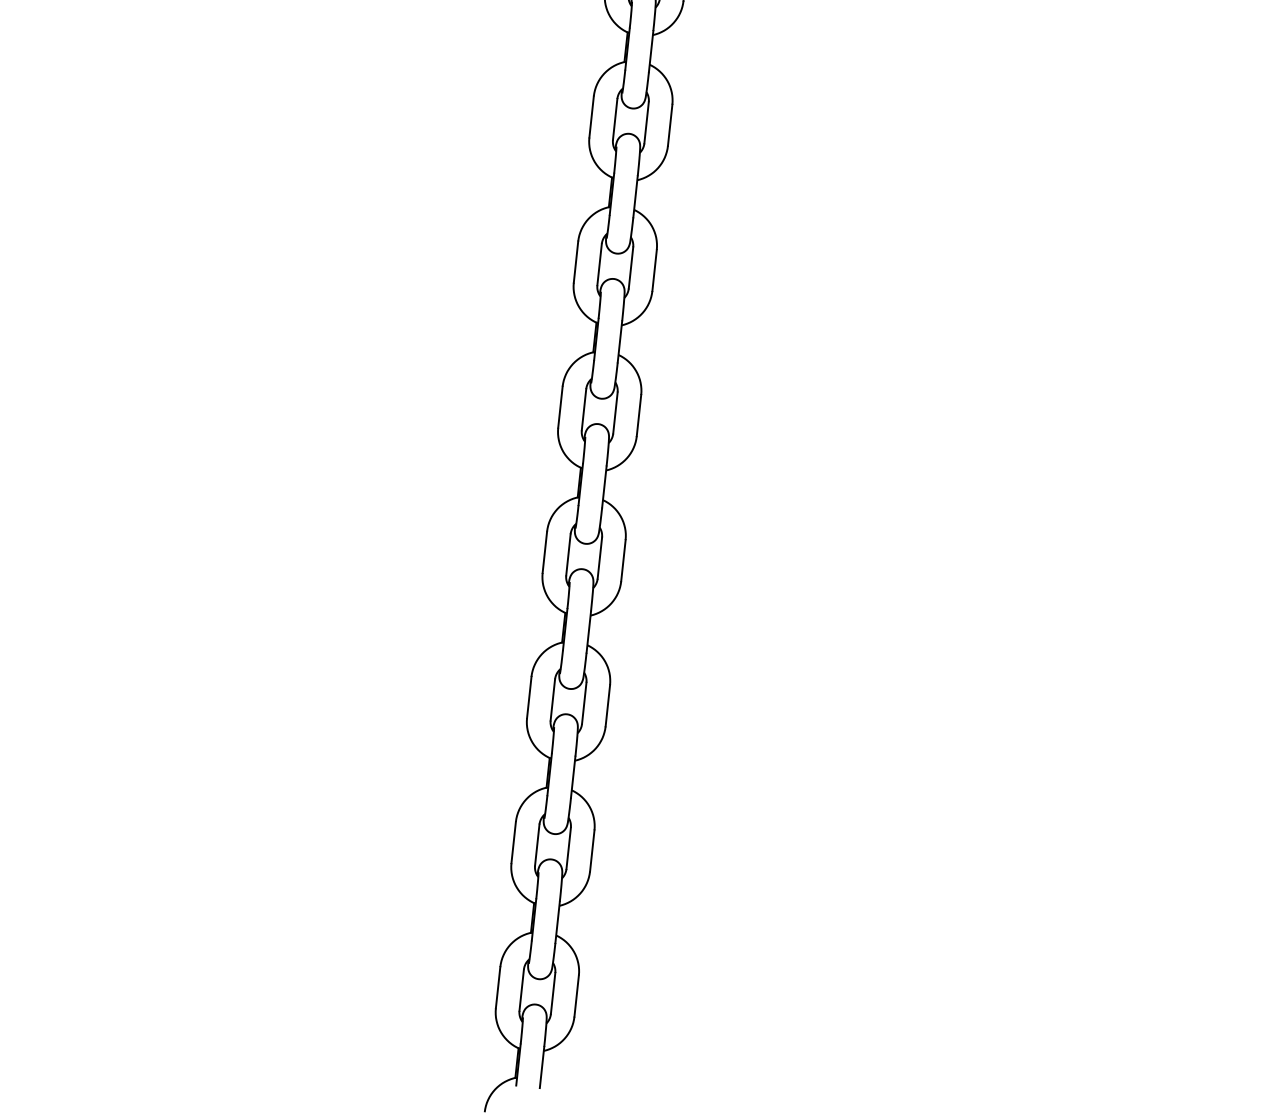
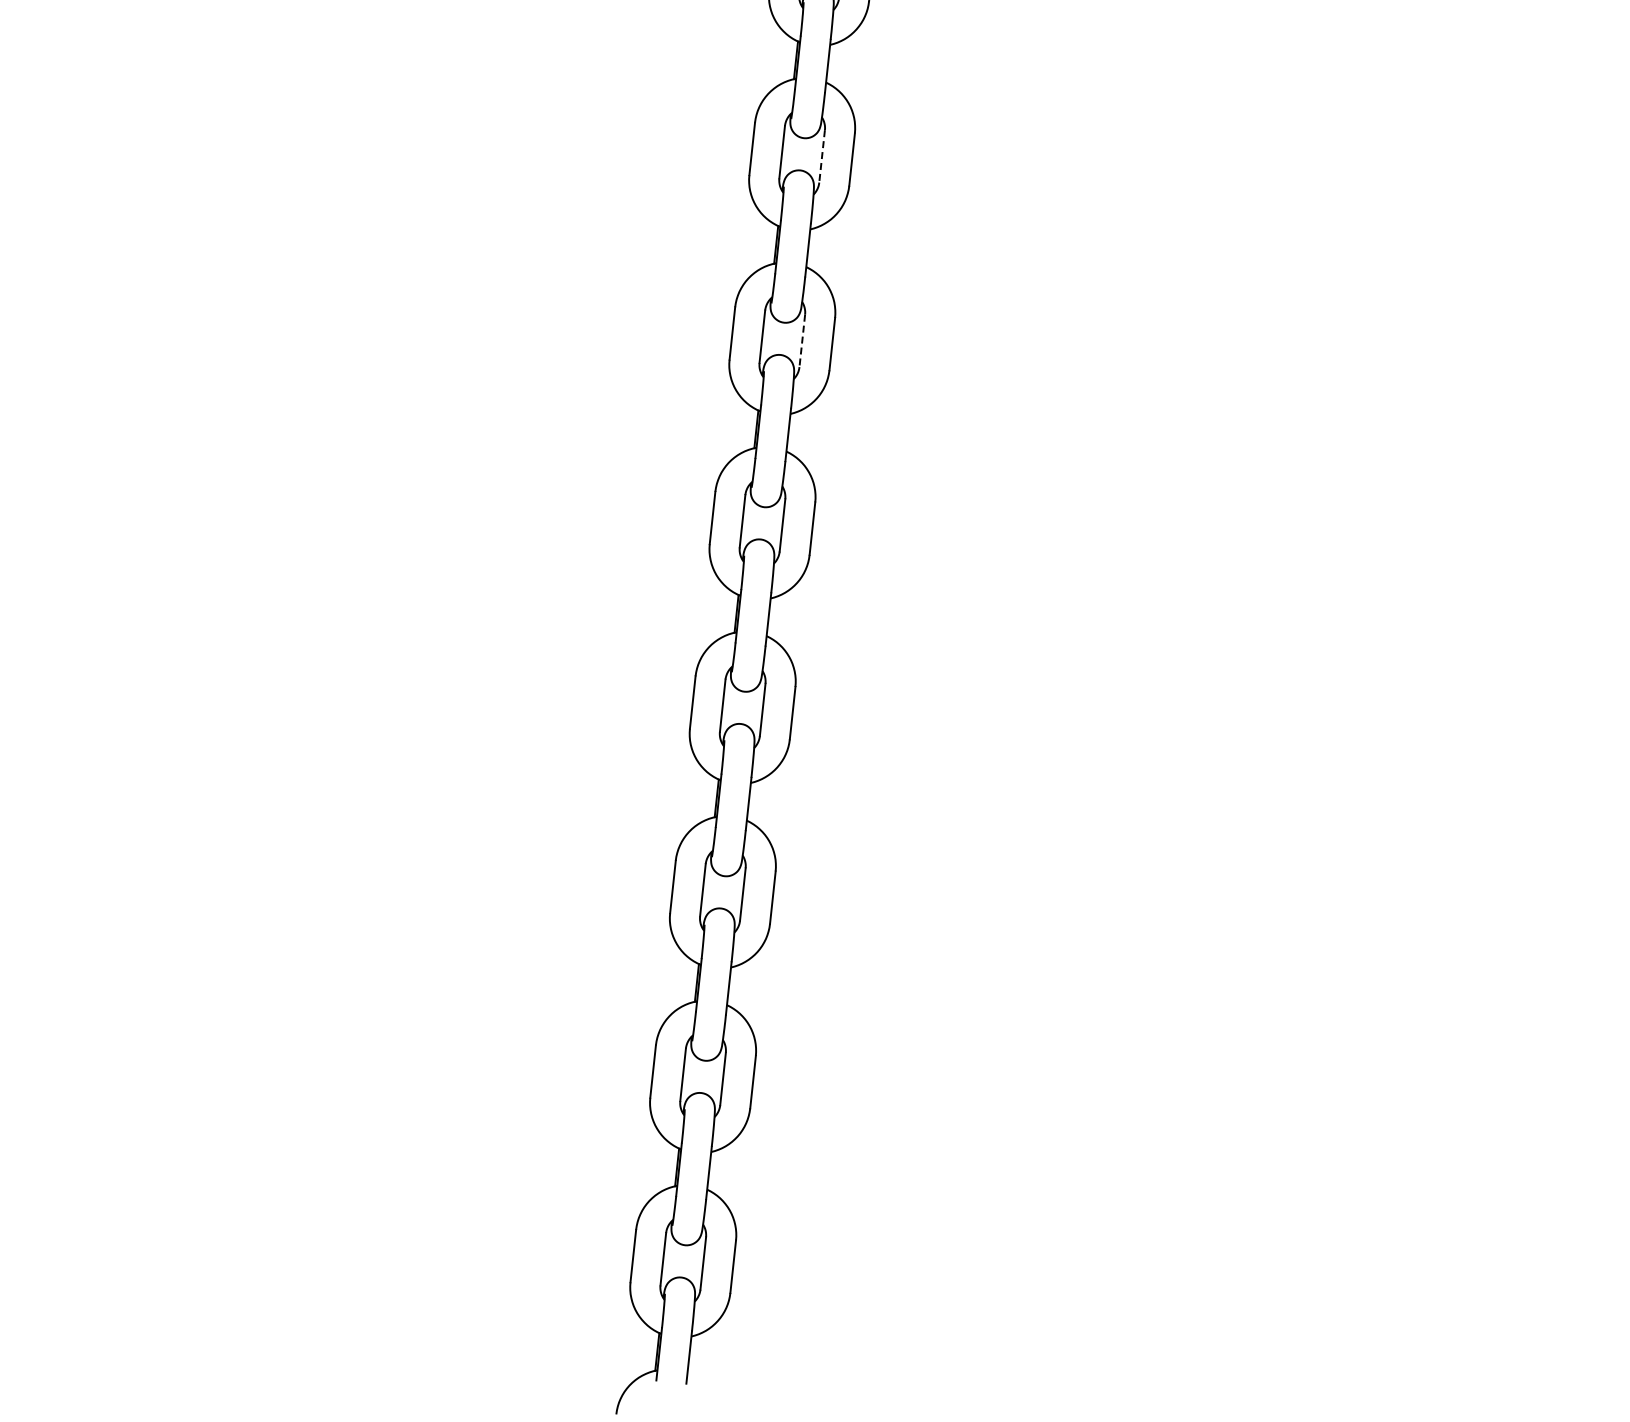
line: (646, 122) -> (822, 156), solid -> dashed
line: (631, 268) -> (802, 341), solid -> dashed

